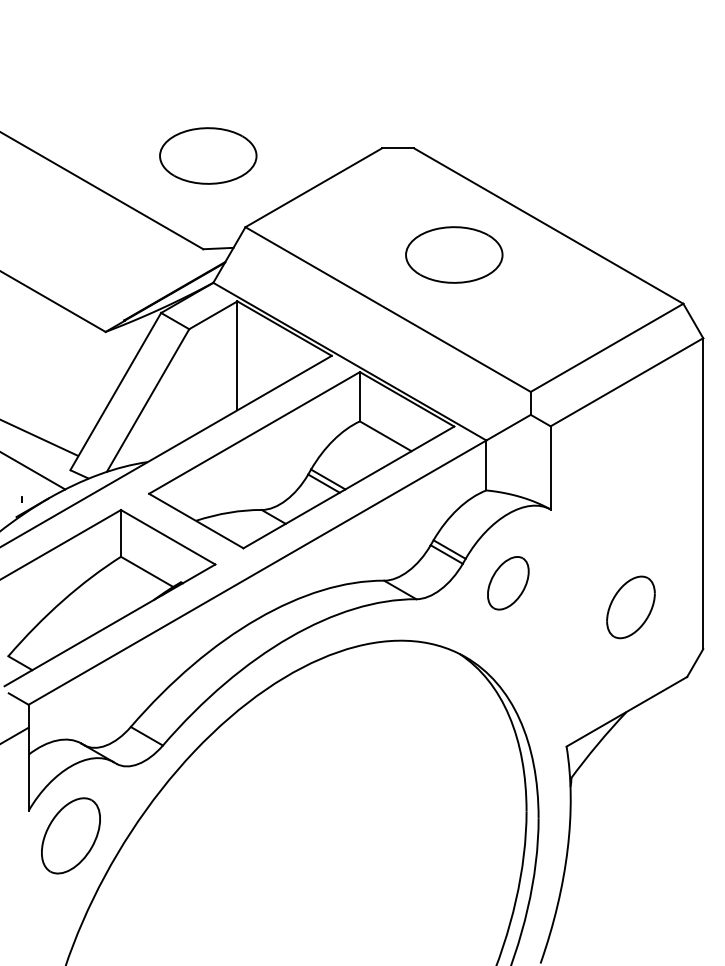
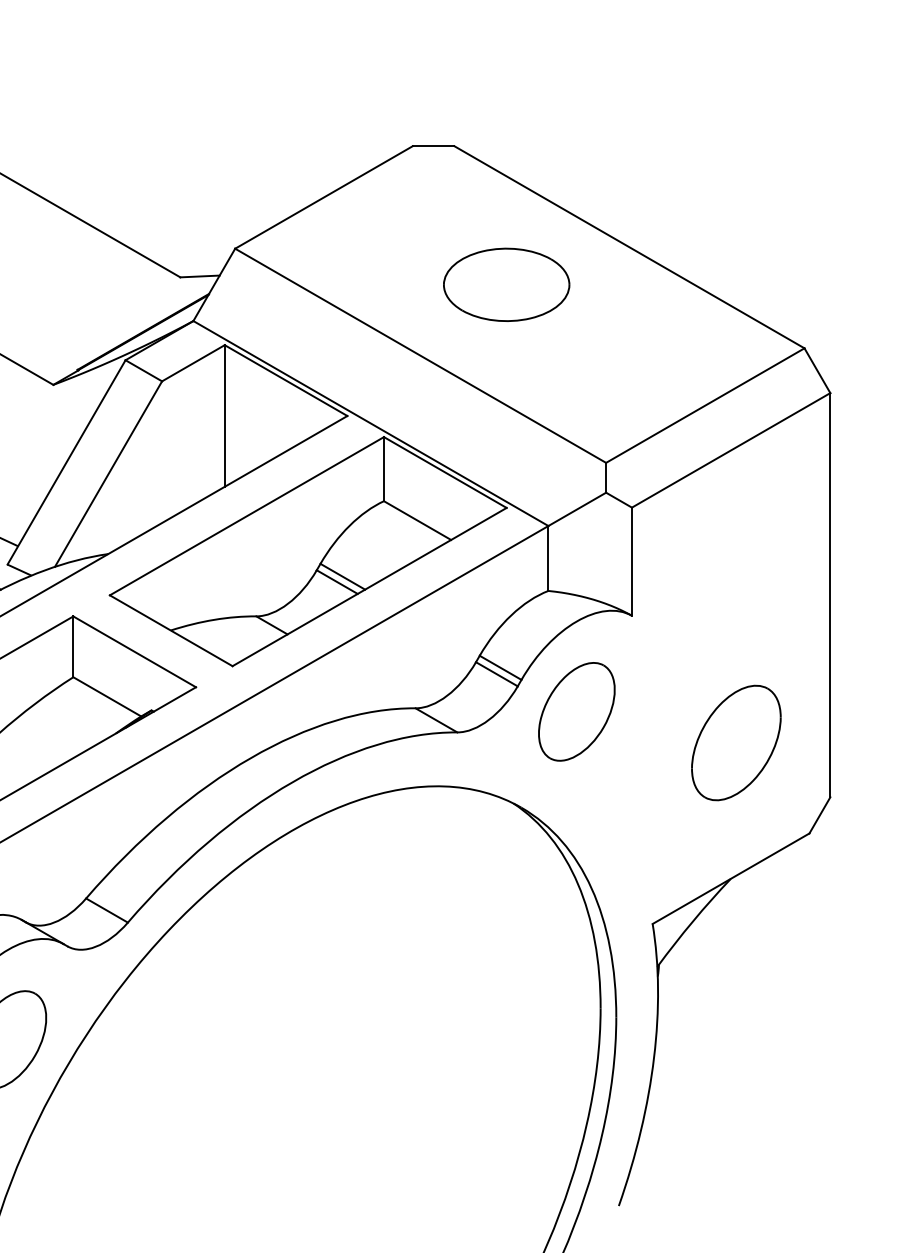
part: (208, 155) -> (187, 155), removed
part: (508, 582) -> (577, 710), size x1.43
part: (630, 607) -> (735, 743), size x1.43

